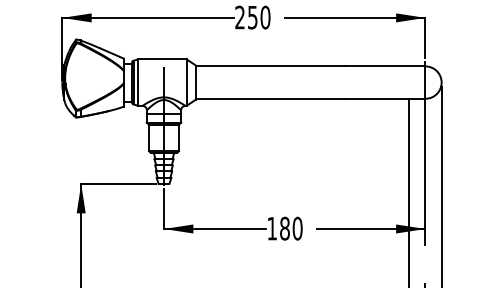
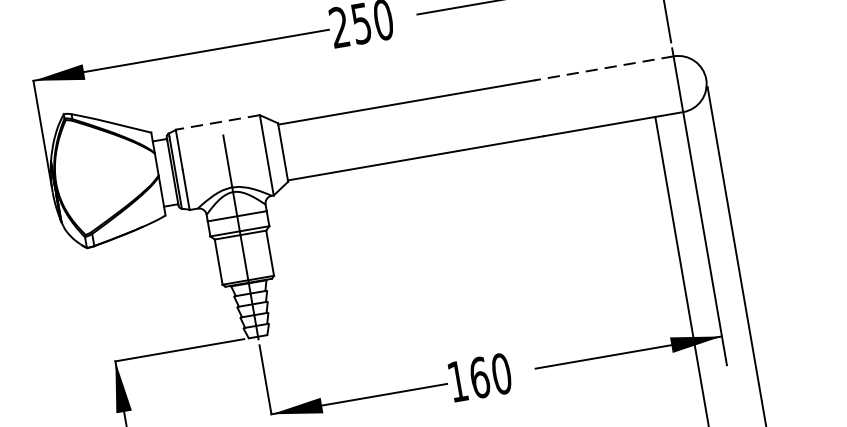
line: (161, 59) -> (216, 122), solid -> dashed
line: (384, 66) -> (603, 68), solid -> dashed
text: (285, 228) -> (480, 377), 180 -> 160

